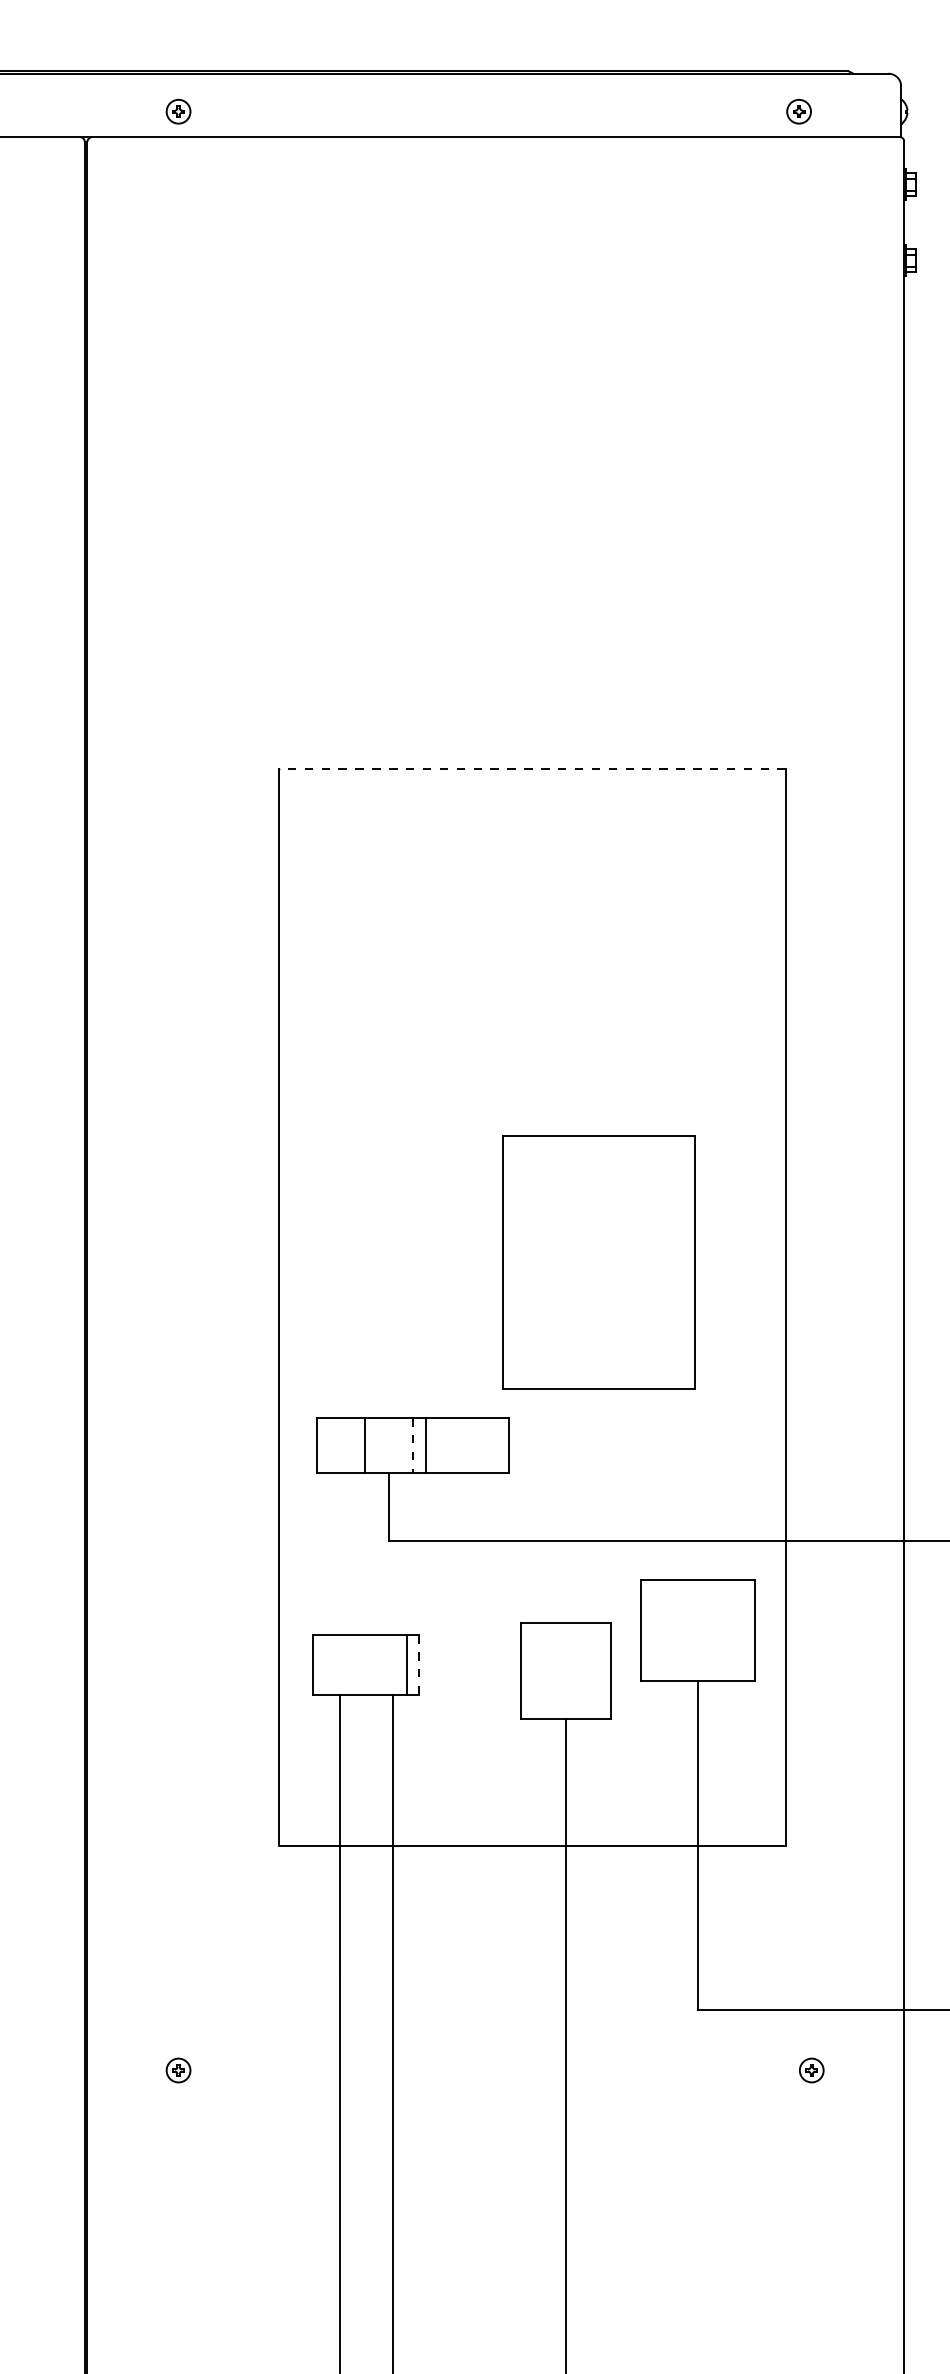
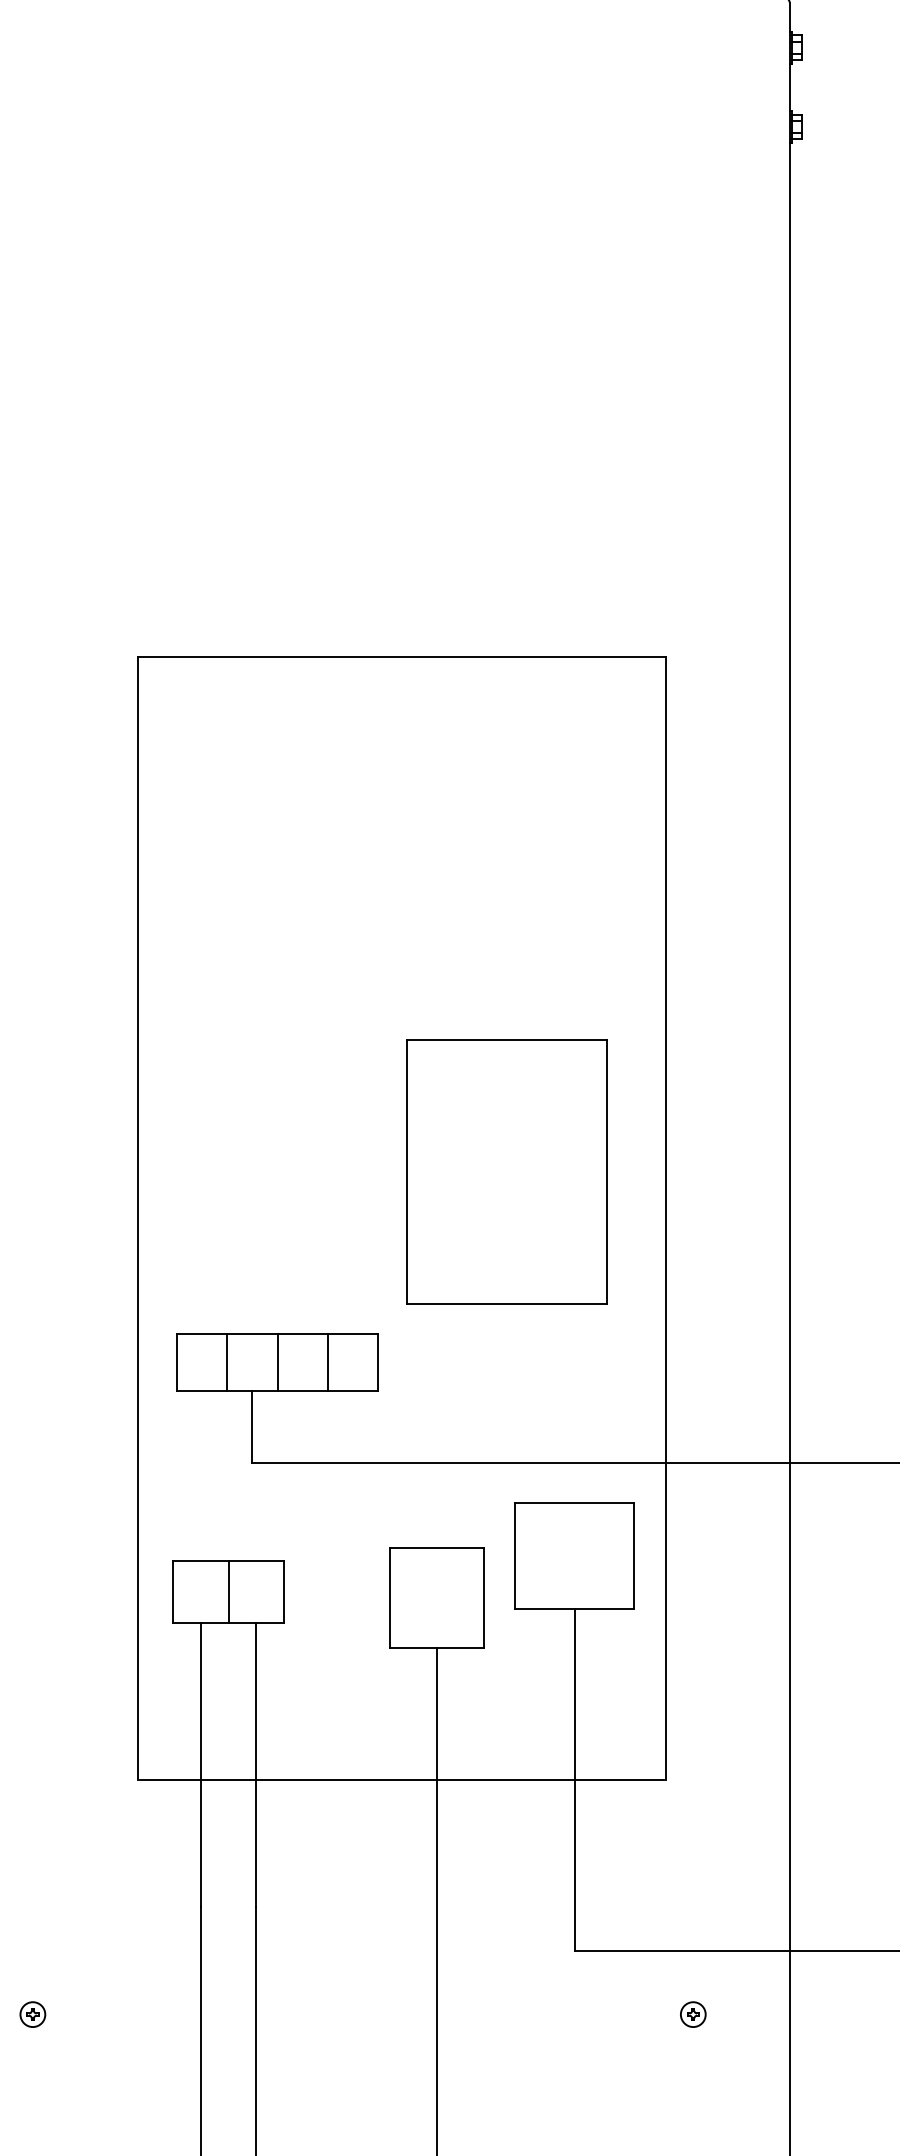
line: (532, 769) -> (402, 657), dashed -> solid
part: (598, 1262) -> (506, 1171), moved
line: (413, 1445) -> (277, 1362), dashed -> solid
line: (426, 1445) -> (327, 1362), moved
line: (407, 1665) -> (228, 1592), moved
line: (419, 1665) -> (284, 1592), dashed -> solid

